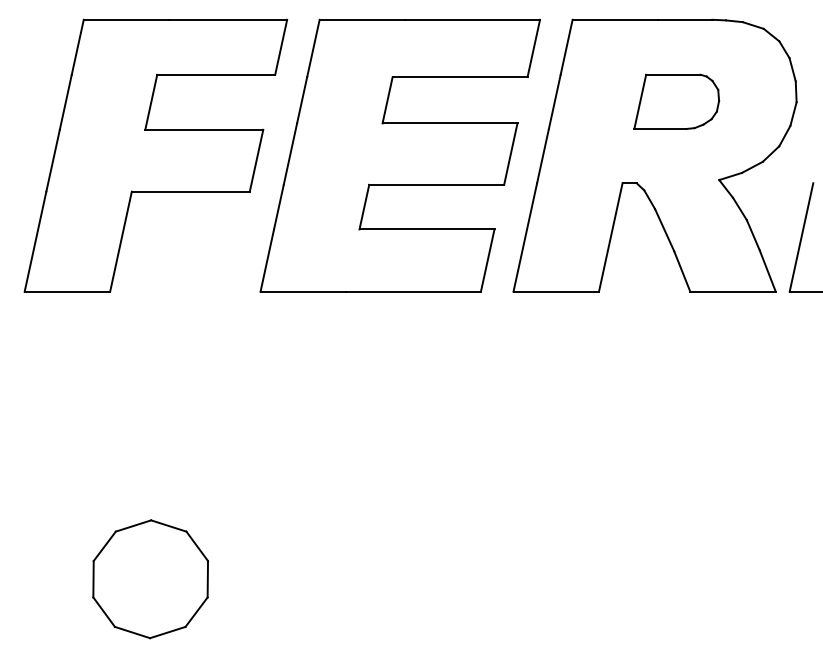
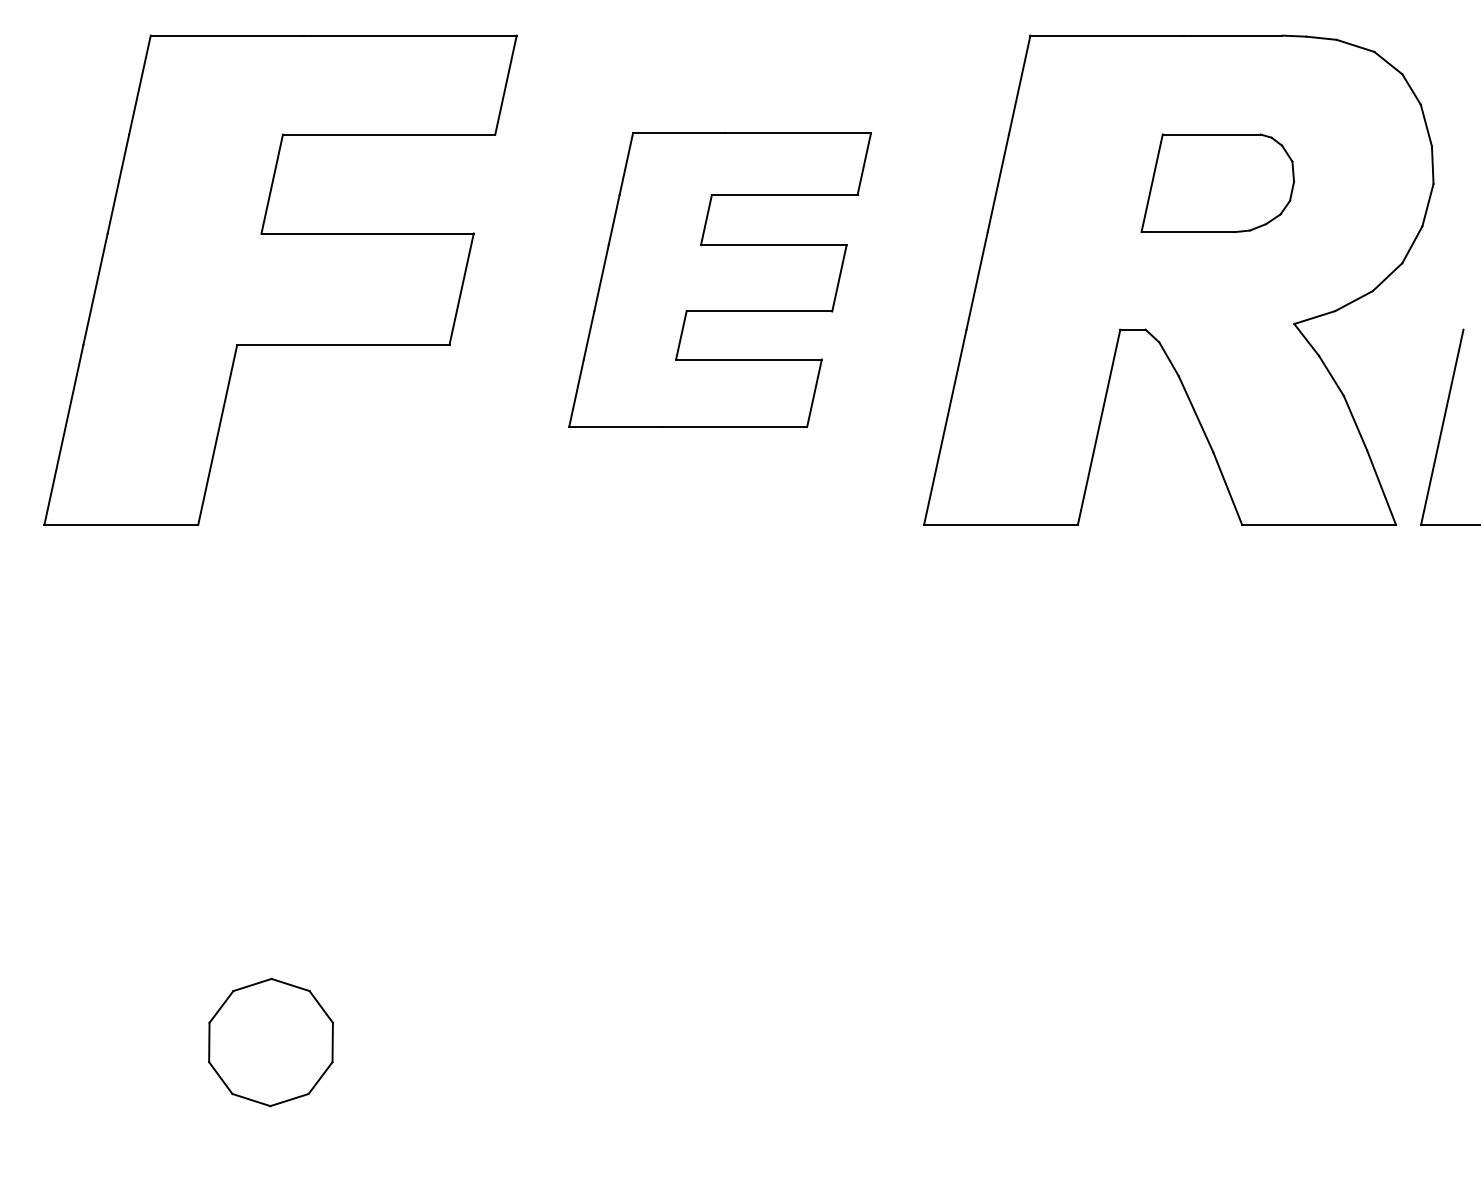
part: (399, 155) -> (718, 279), size x0.6
part: (150, 579) -> (270, 1042), size x0.6

